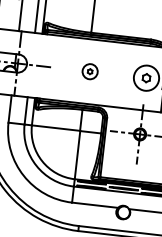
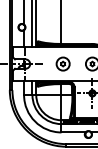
part: (89, 70) -> (62, 63), size x1.67

